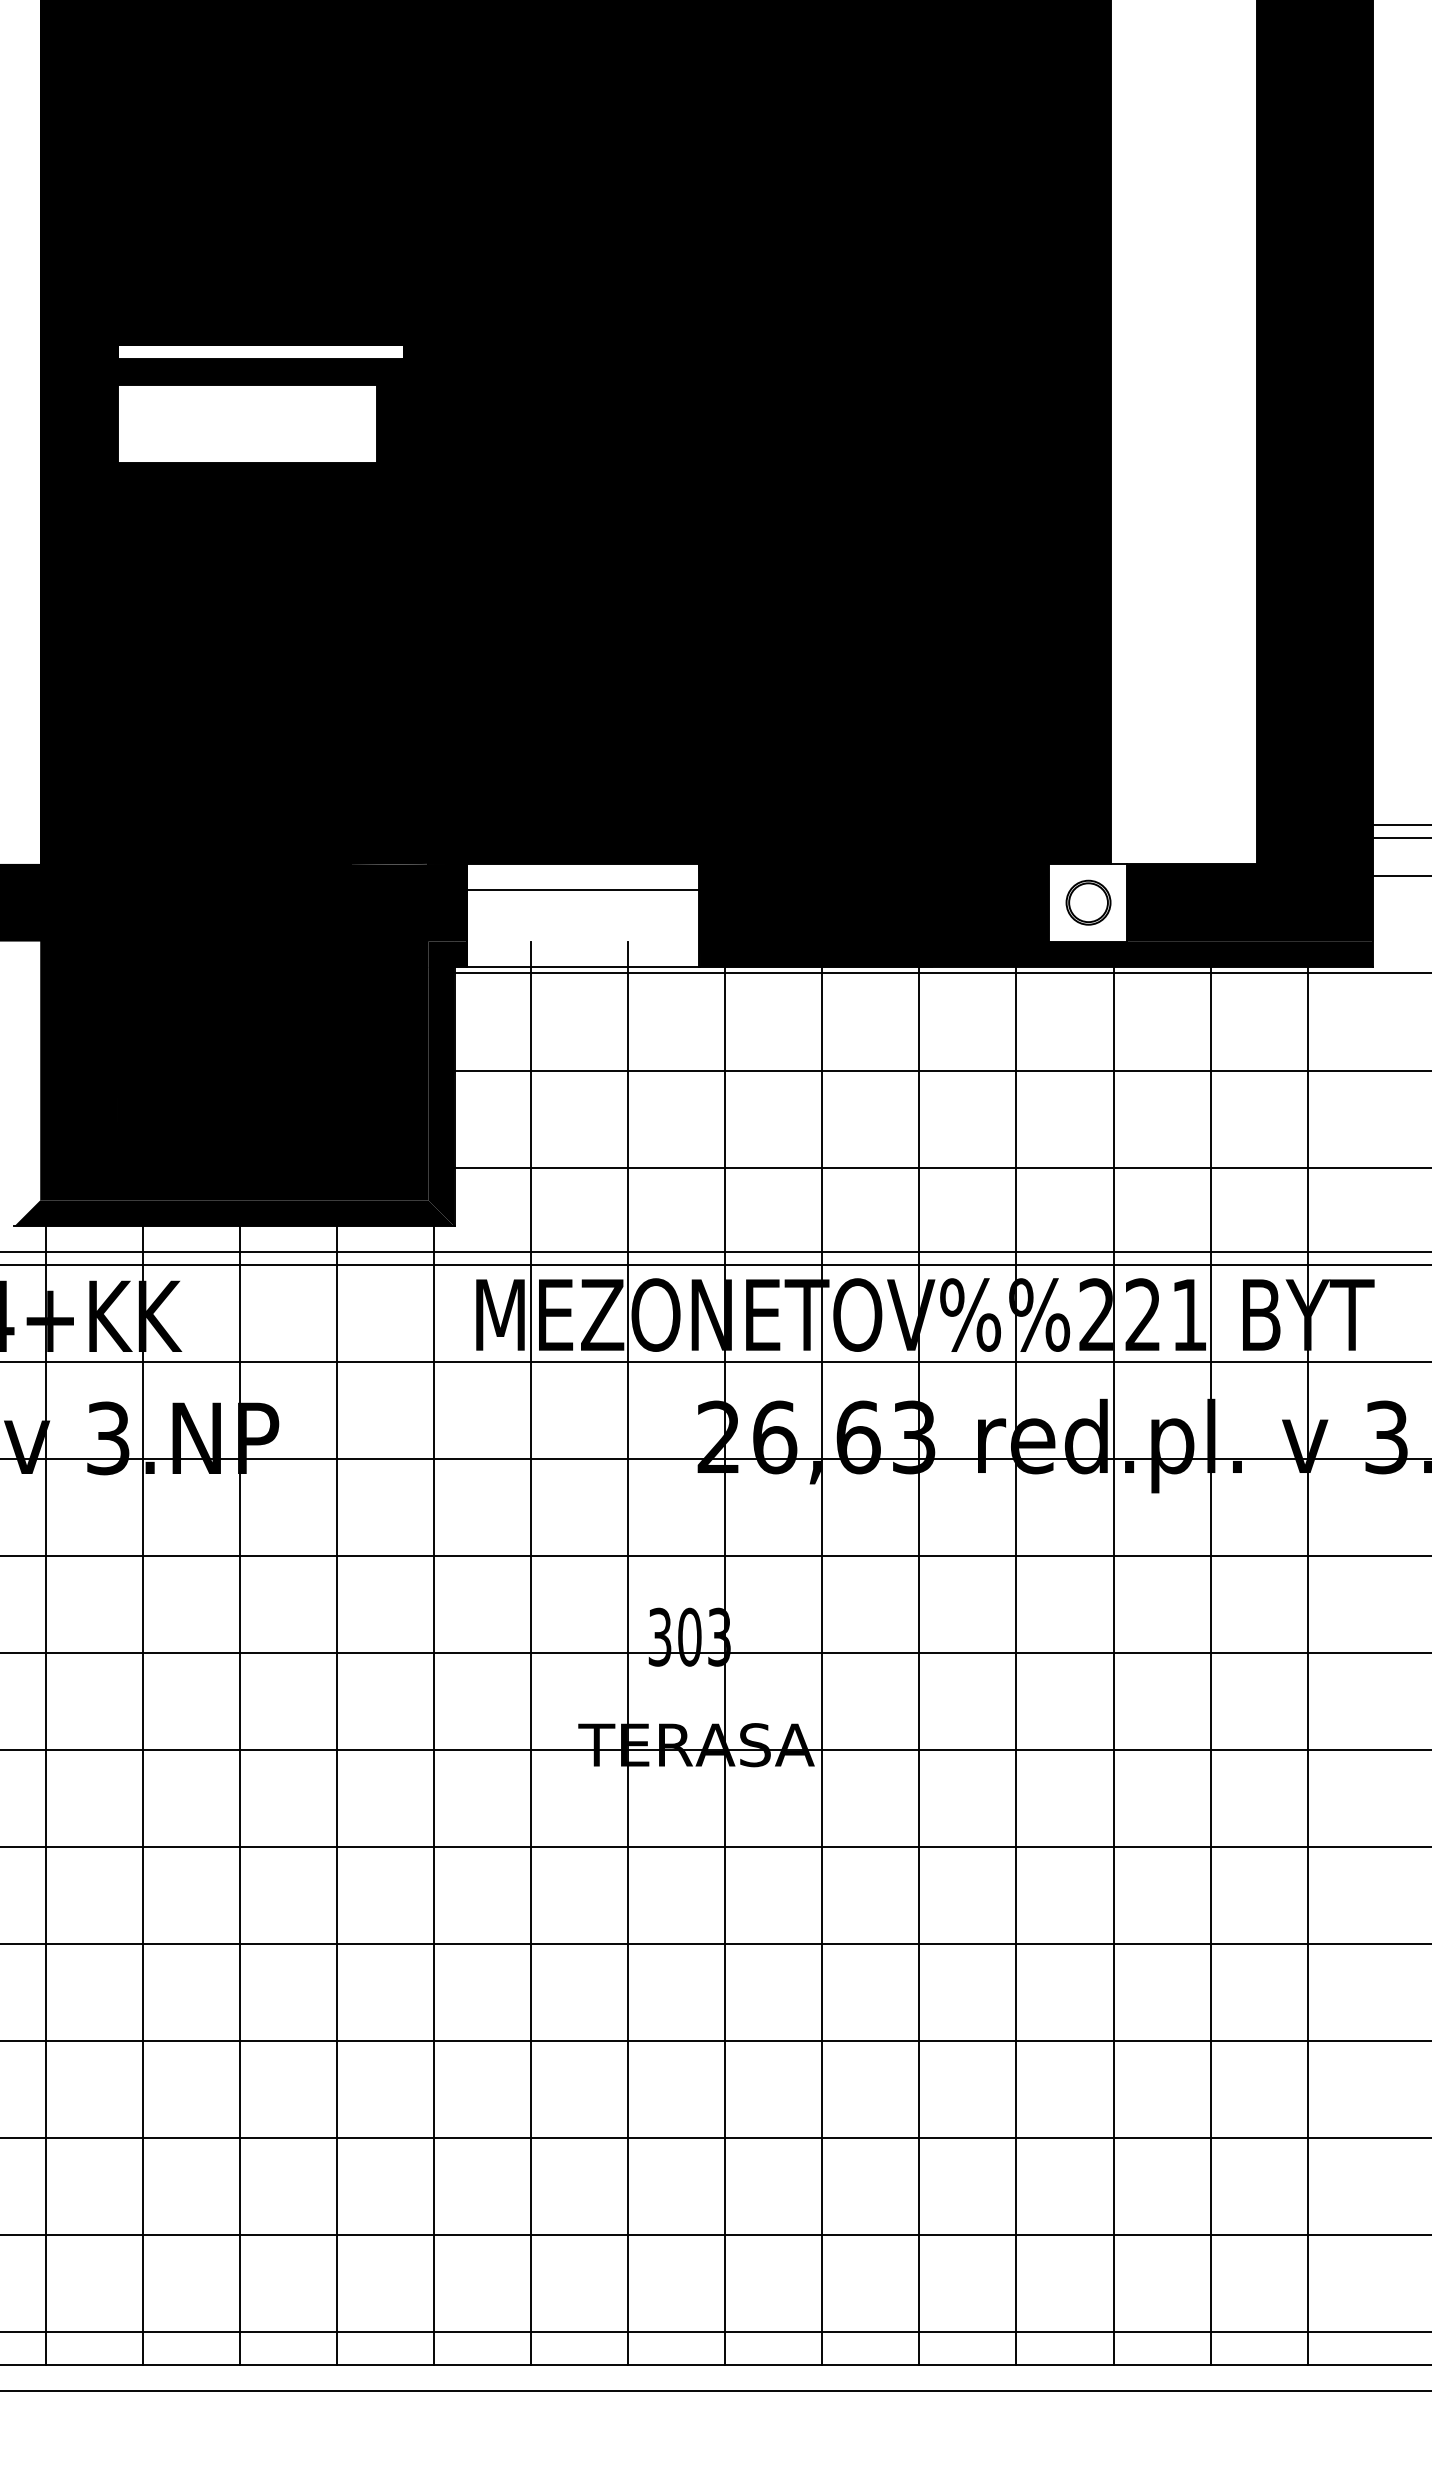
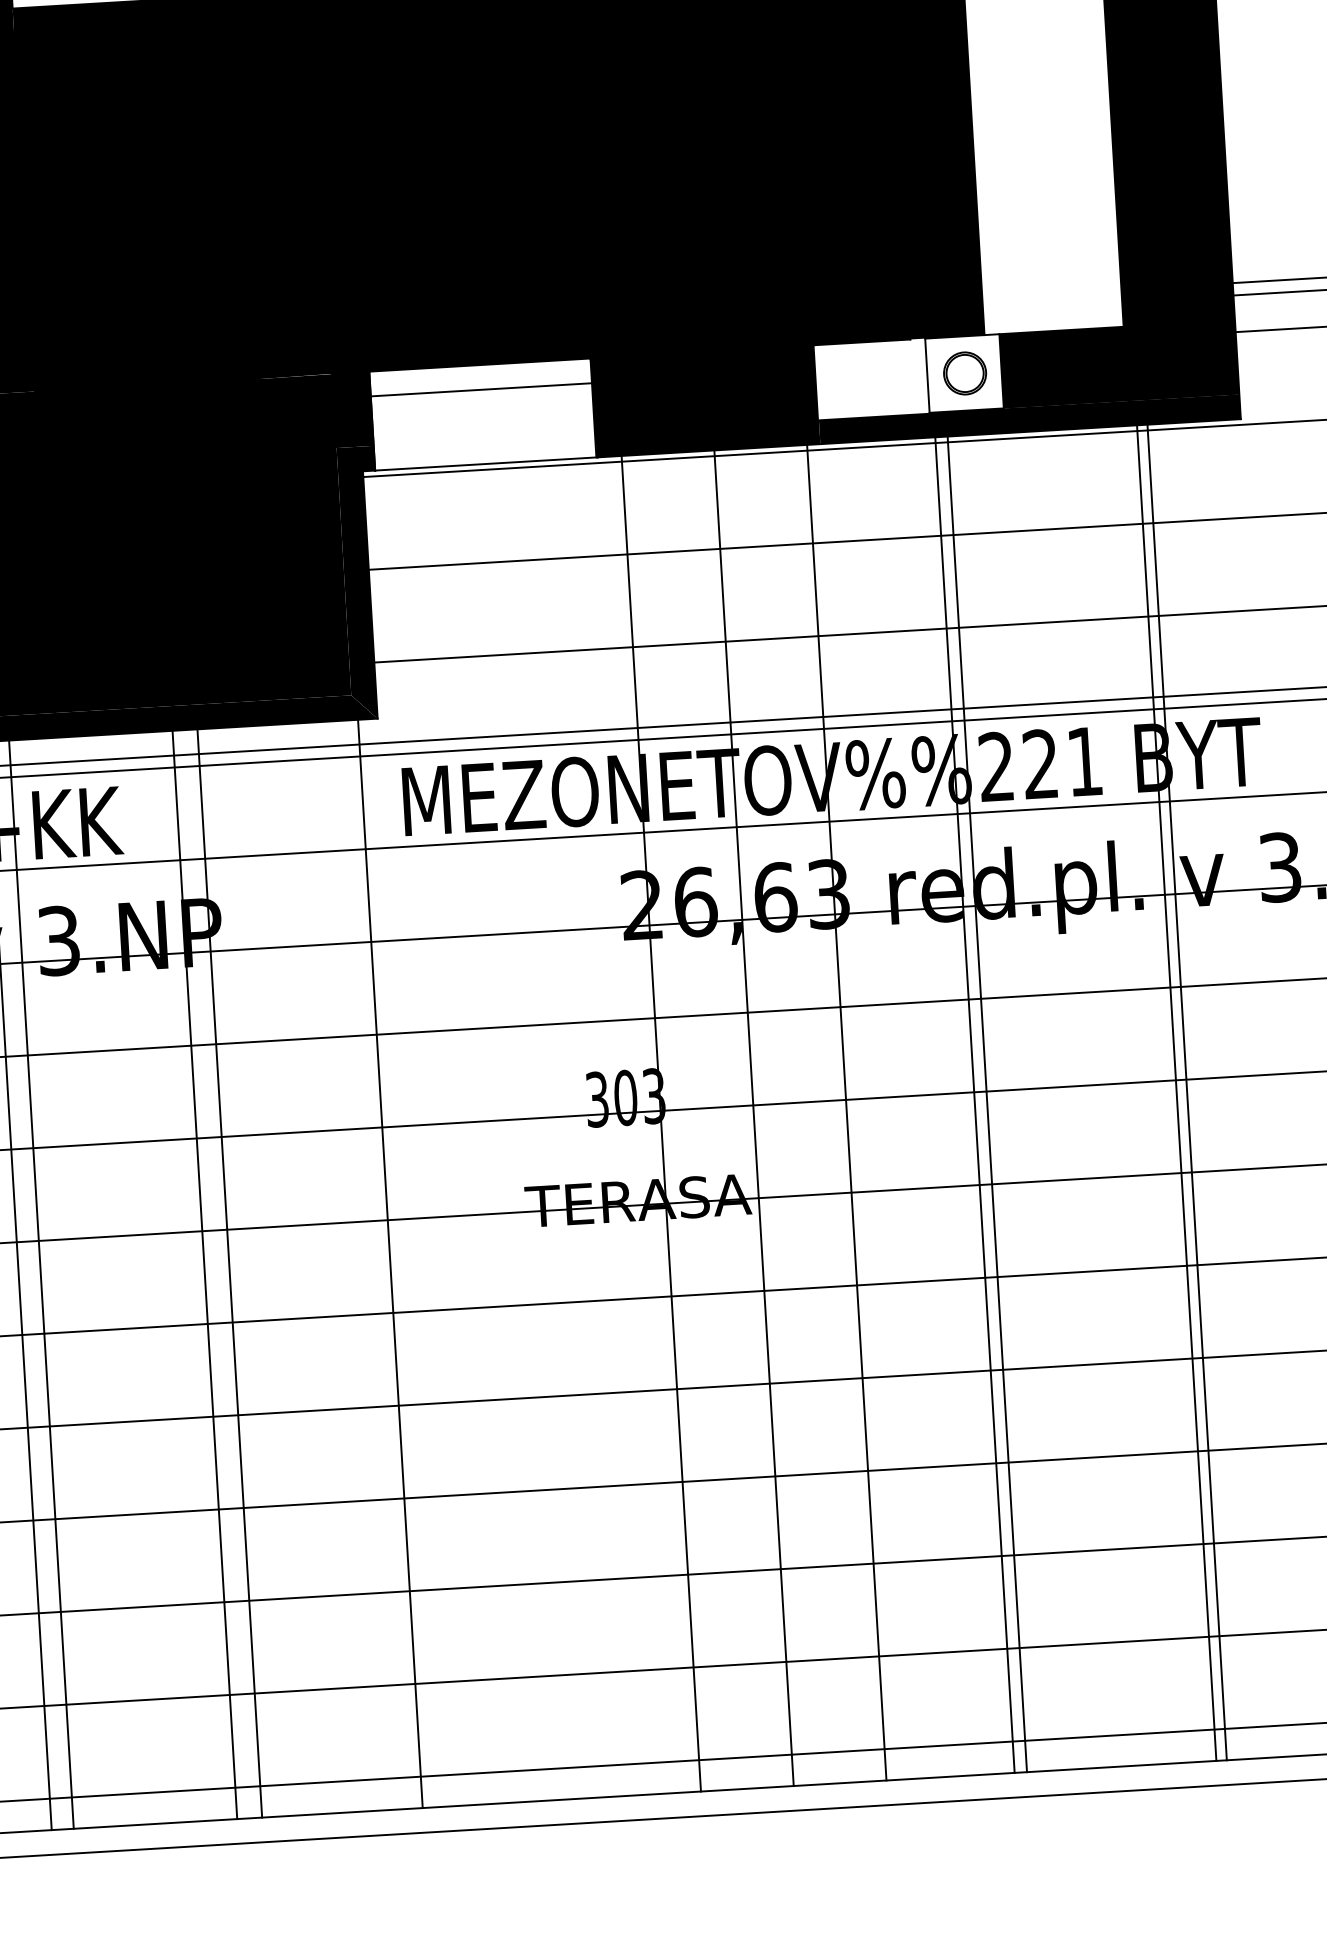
fill: (991, 902) -> (872, 378), removed
line: (531, 1653) -> (475, 1122), removed
line: (628, 1653) -> (568, 1116), removed
line: (1016, 1666) -> (987, 1104), moved
line: (1113, 1666) -> (974, 1105), moved
line: (1210, 1666) -> (1187, 1092), moved
line: (1307, 1666) -> (1176, 1093), moved
line: (142, 1795) -> (41, 1284), moved
line: (336, 1795) -> (229, 1273), moved

